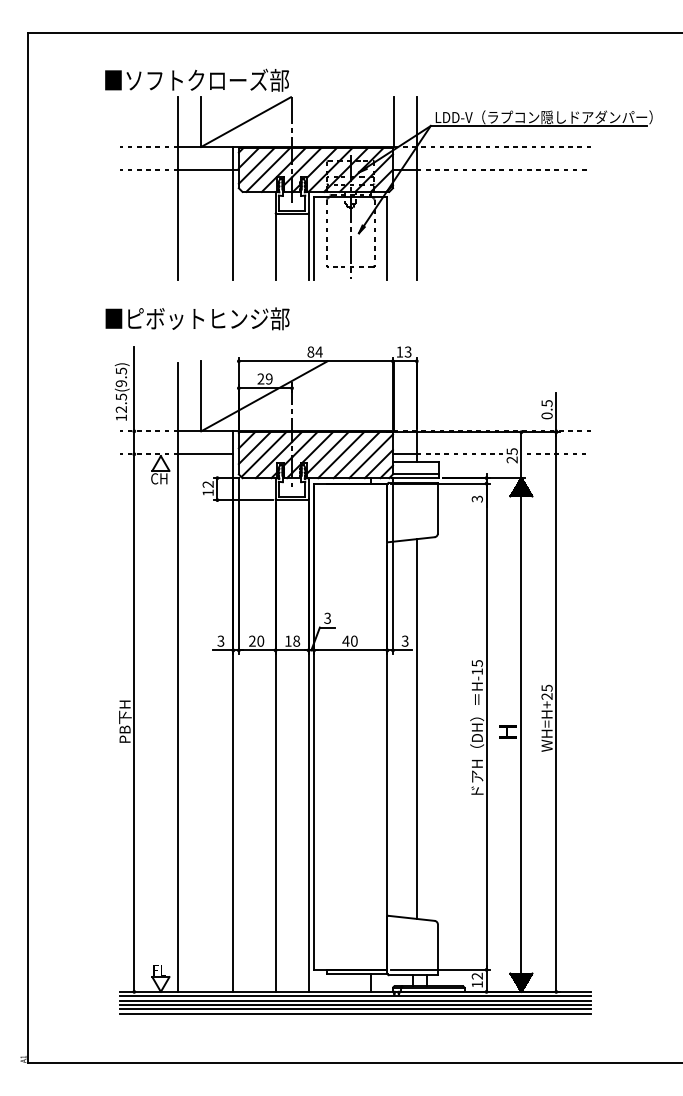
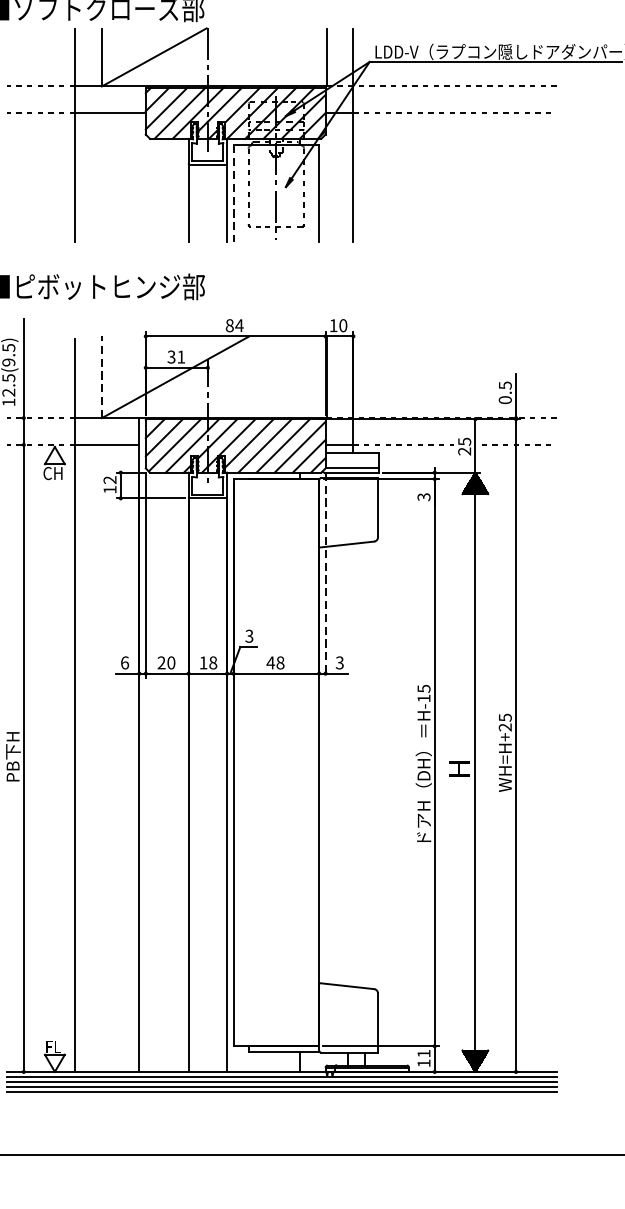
line: (233, 213) -> (139, 164), removed
line: (314, 239) -> (234, 194), solid -> dashed
text: (407, 351) -> (342, 324), 13 -> 10
text: (264, 378) -> (175, 356), 29 -> 31
line: (201, 395) -> (102, 376), solid -> dashed
line: (392, 566) -> (325, 575), solid -> dashed
text: (220, 640) -> (124, 662), 3 -> 6
text: (354, 641) -> (280, 663), 40 -> 48
line: (416, 728) -> (353, 764), removed
text: (476, 975) -> (423, 1052), 12 -> 11
line: (355, 1013) -> (281, 1097), removed

